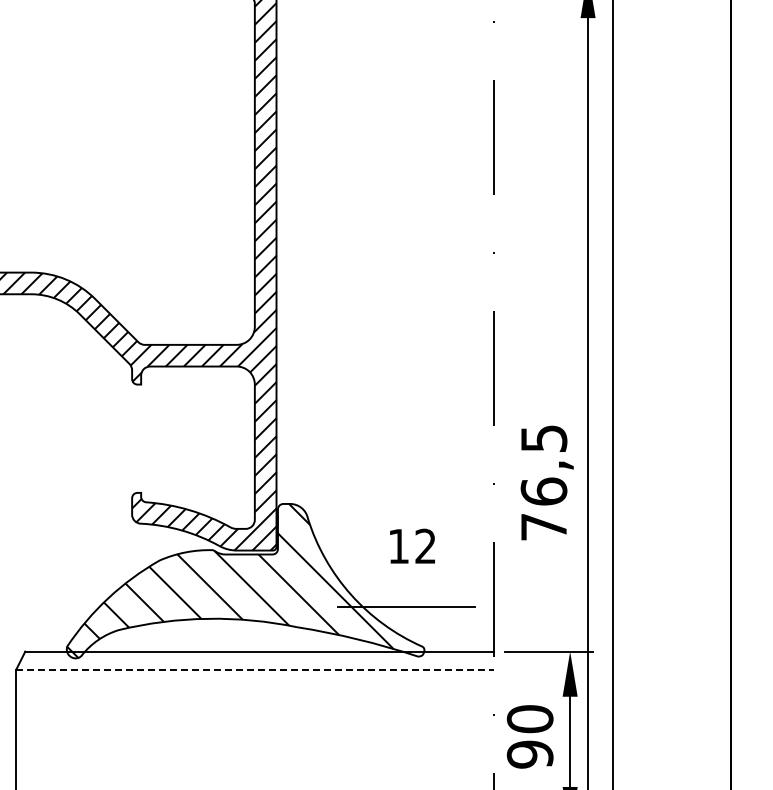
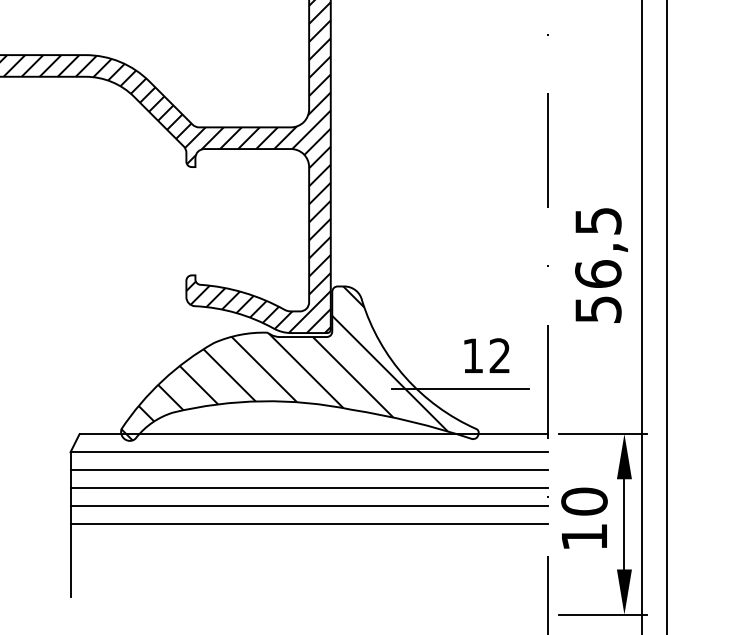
text: (544, 527) -> (598, 310), 76,5 -> 56,5
text: (412, 545) -> (486, 355), moved
line: (255, 669) -> (309, 452), dashed -> solid
line: (254, 687) -> (308, 470), added
line: (254, 705) -> (308, 488), added
line: (254, 723) -> (308, 506), added
line: (254, 741) -> (308, 524), added
text: (529, 754) -> (583, 537), 90 -> 10

